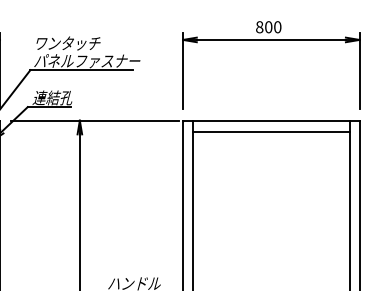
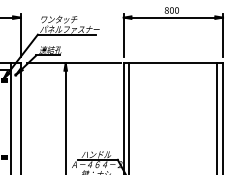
line: (271, 132) -> (173, 69), removed

